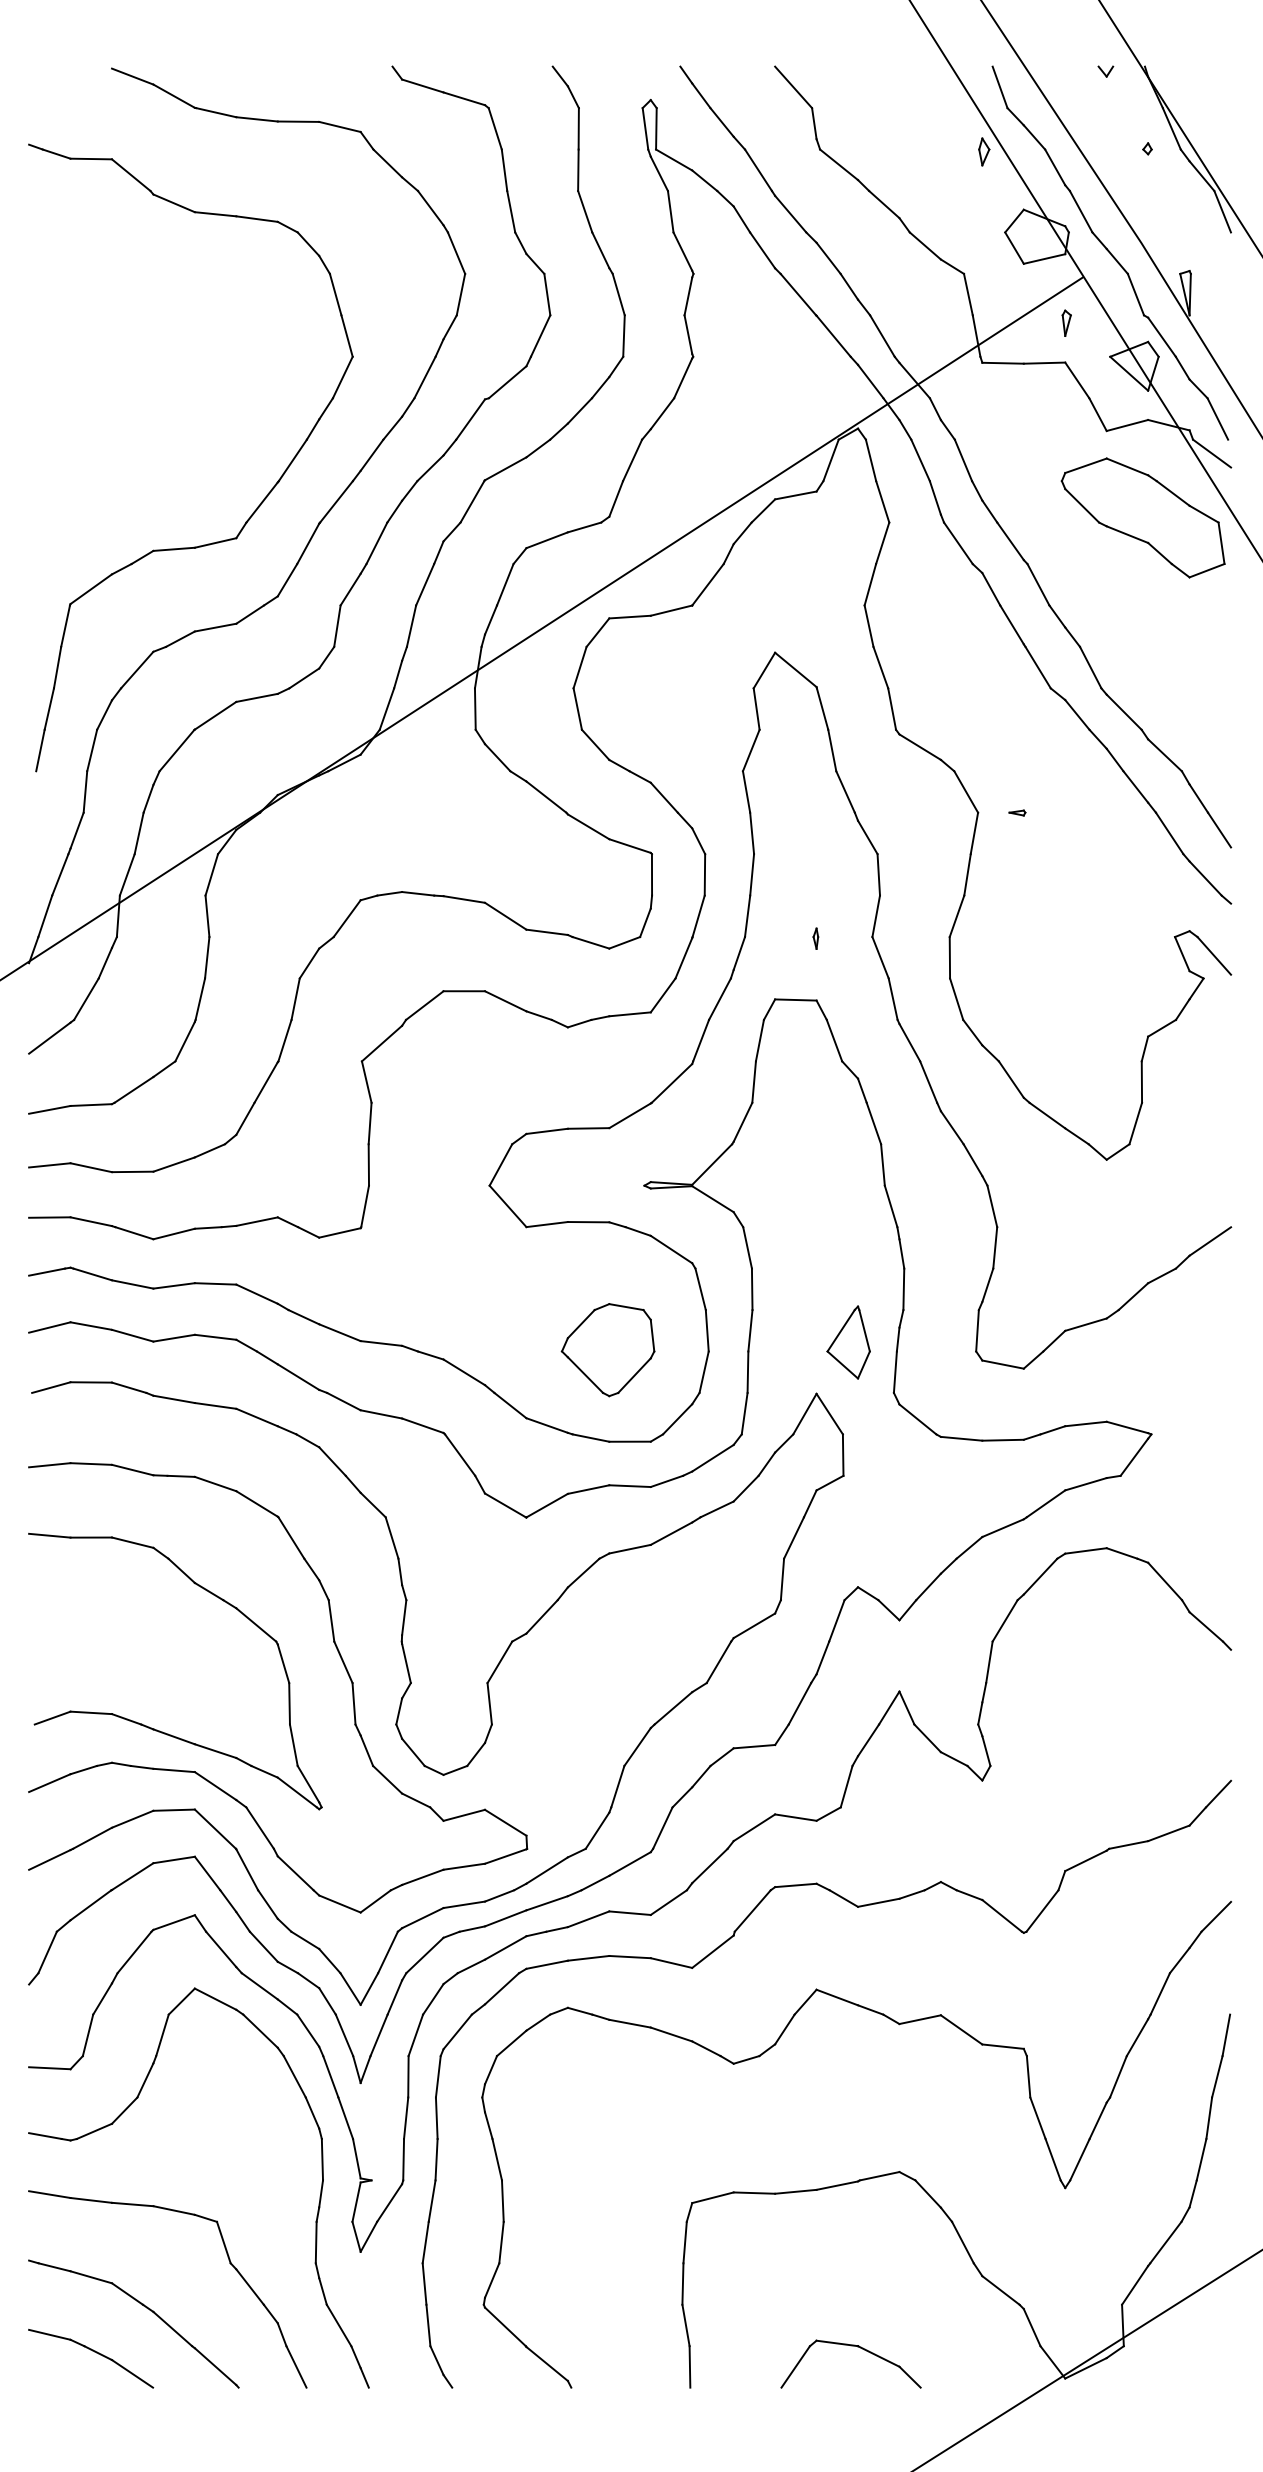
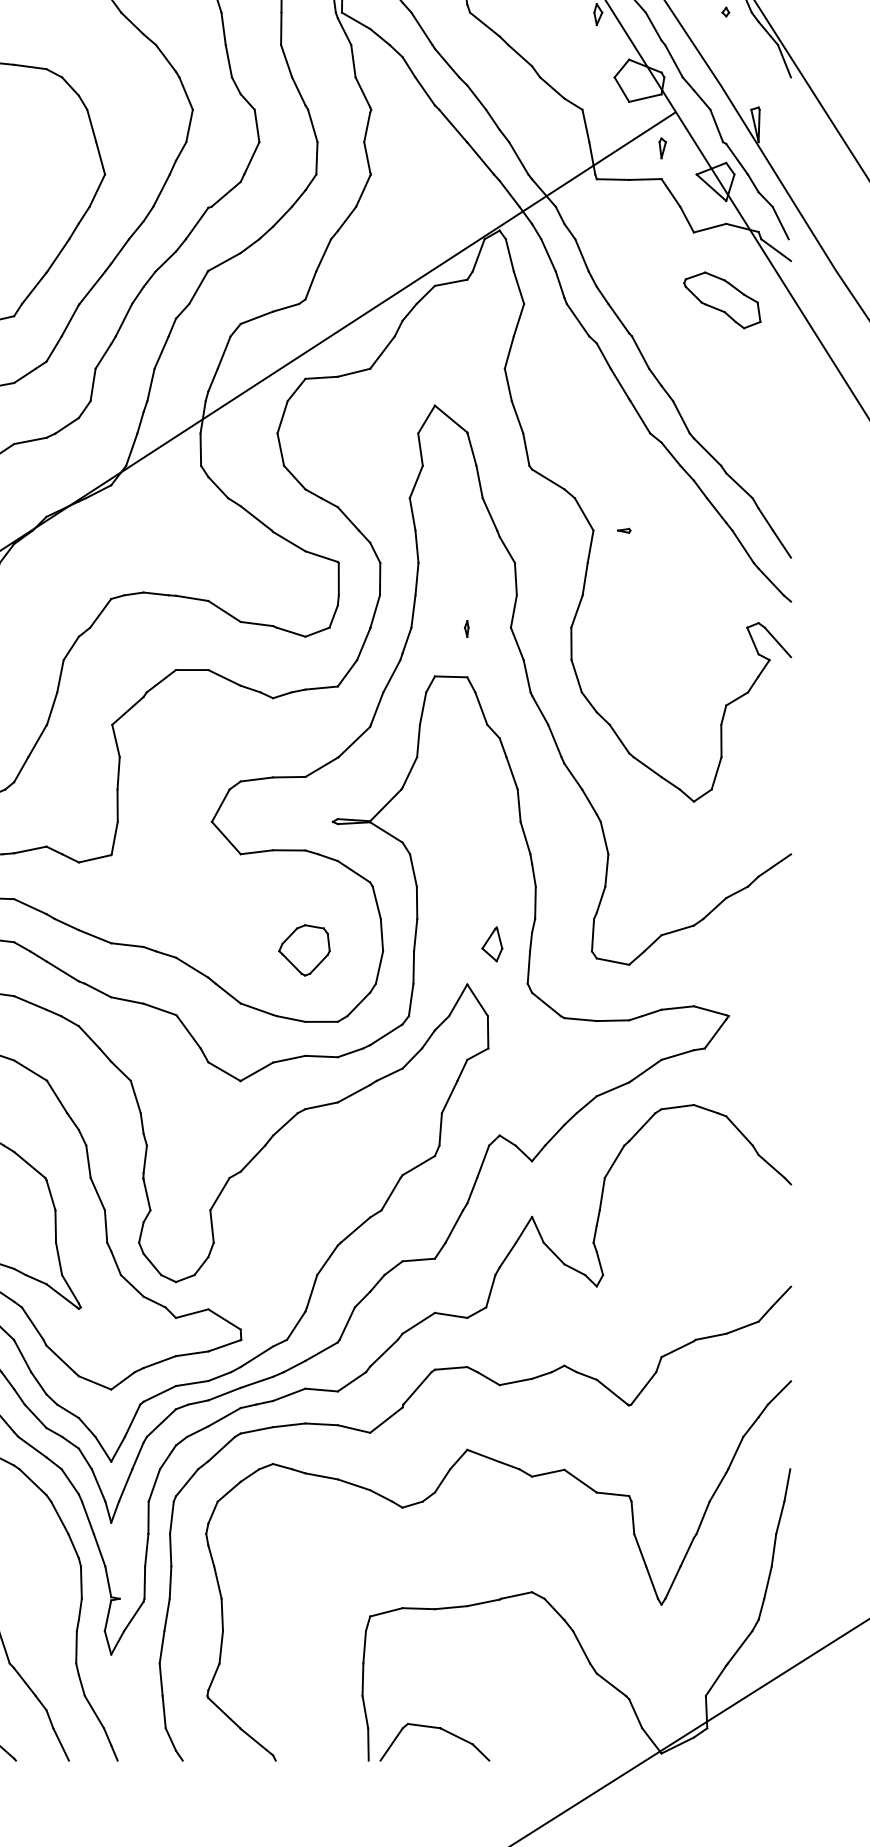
part: (1142, 517) -> (721, 300), size x0.6
part: (848, 1342) -> (492, 944), size x0.6
part: (607, 1350) -> (304, 950), size x0.7
part: (850, 2346) -> (434, 1728), moved

